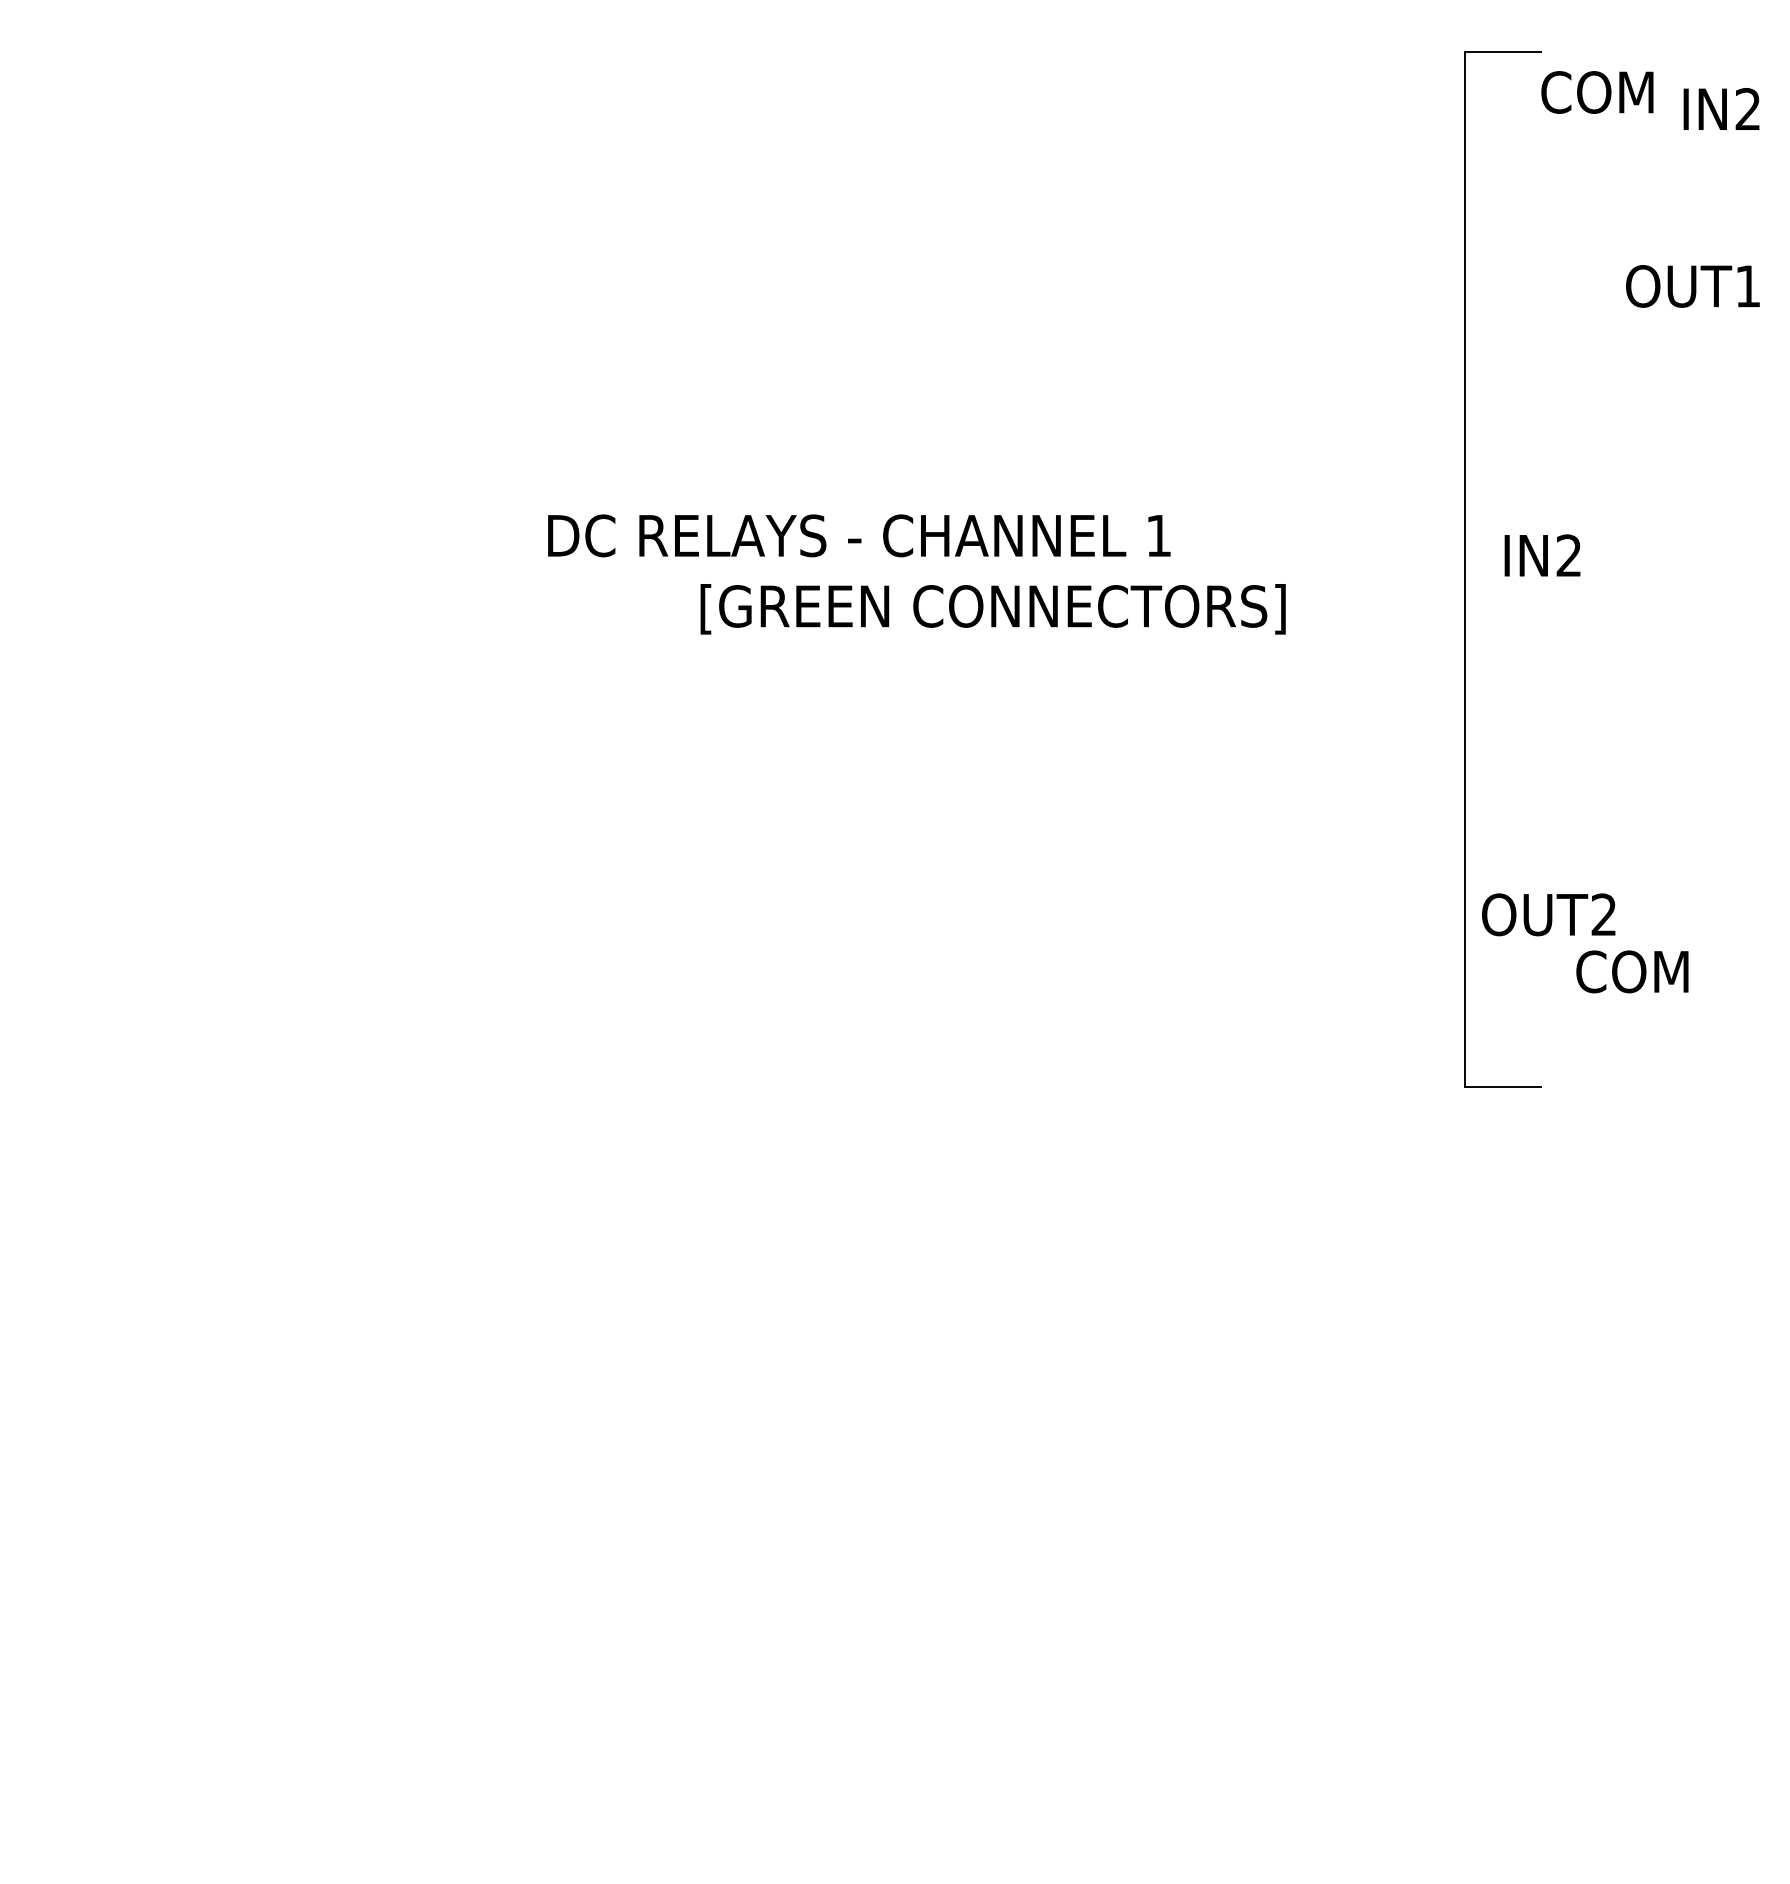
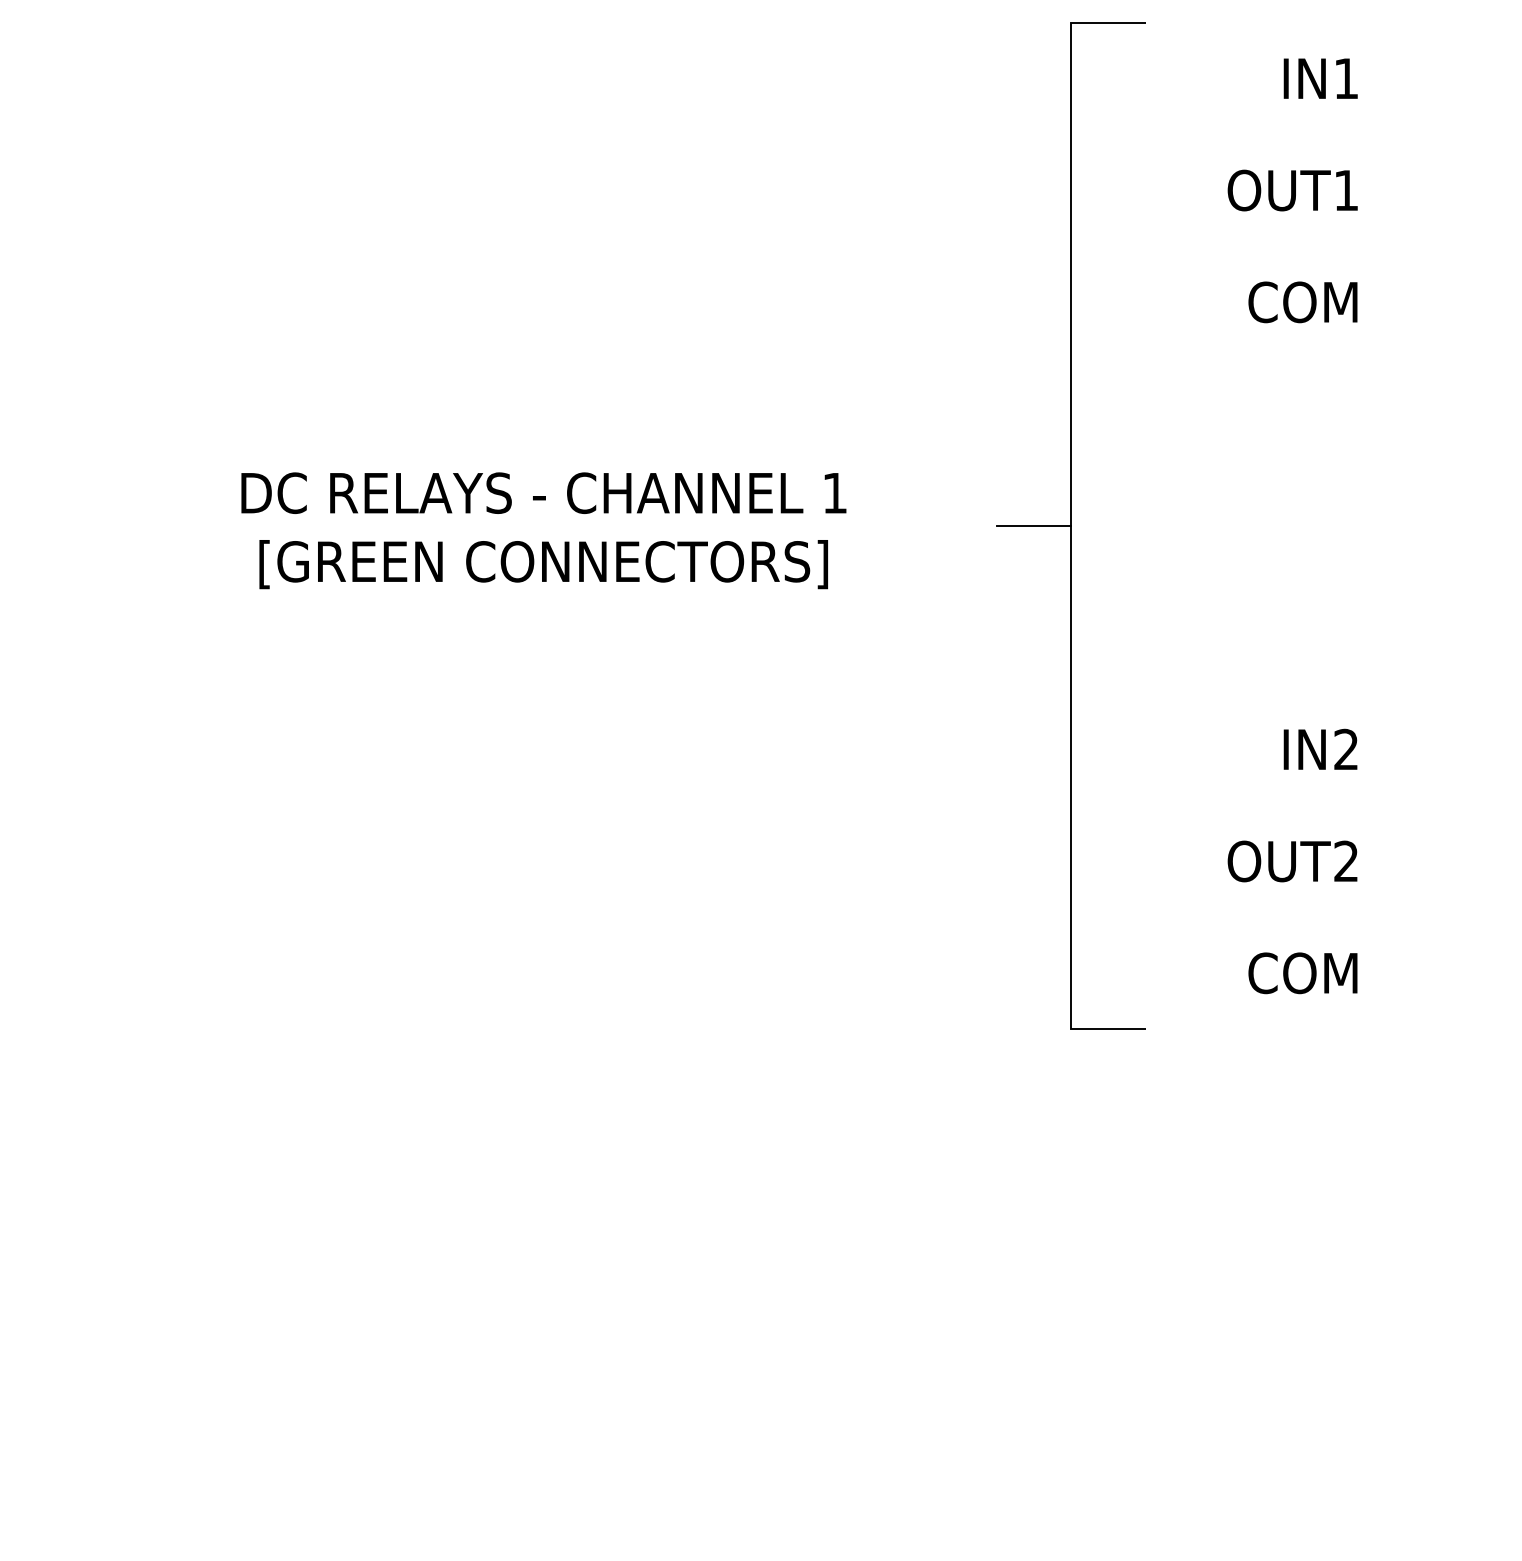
text: (1597, 92) -> (1303, 302), moved
text: (1747, 108) -> (1345, 77), IN2 -> IN1
text: (1692, 286) -> (1292, 190), moved
text: (859, 535) -> (544, 492), moved
text: (1542, 555) -> (1320, 749), moved
line: (1426, 569) -> (1033, 525), added
text: (992, 609) -> (543, 564), moved
text: (1548, 914) -> (1292, 861), moved
text: (1632, 971) -> (1303, 972), moved

